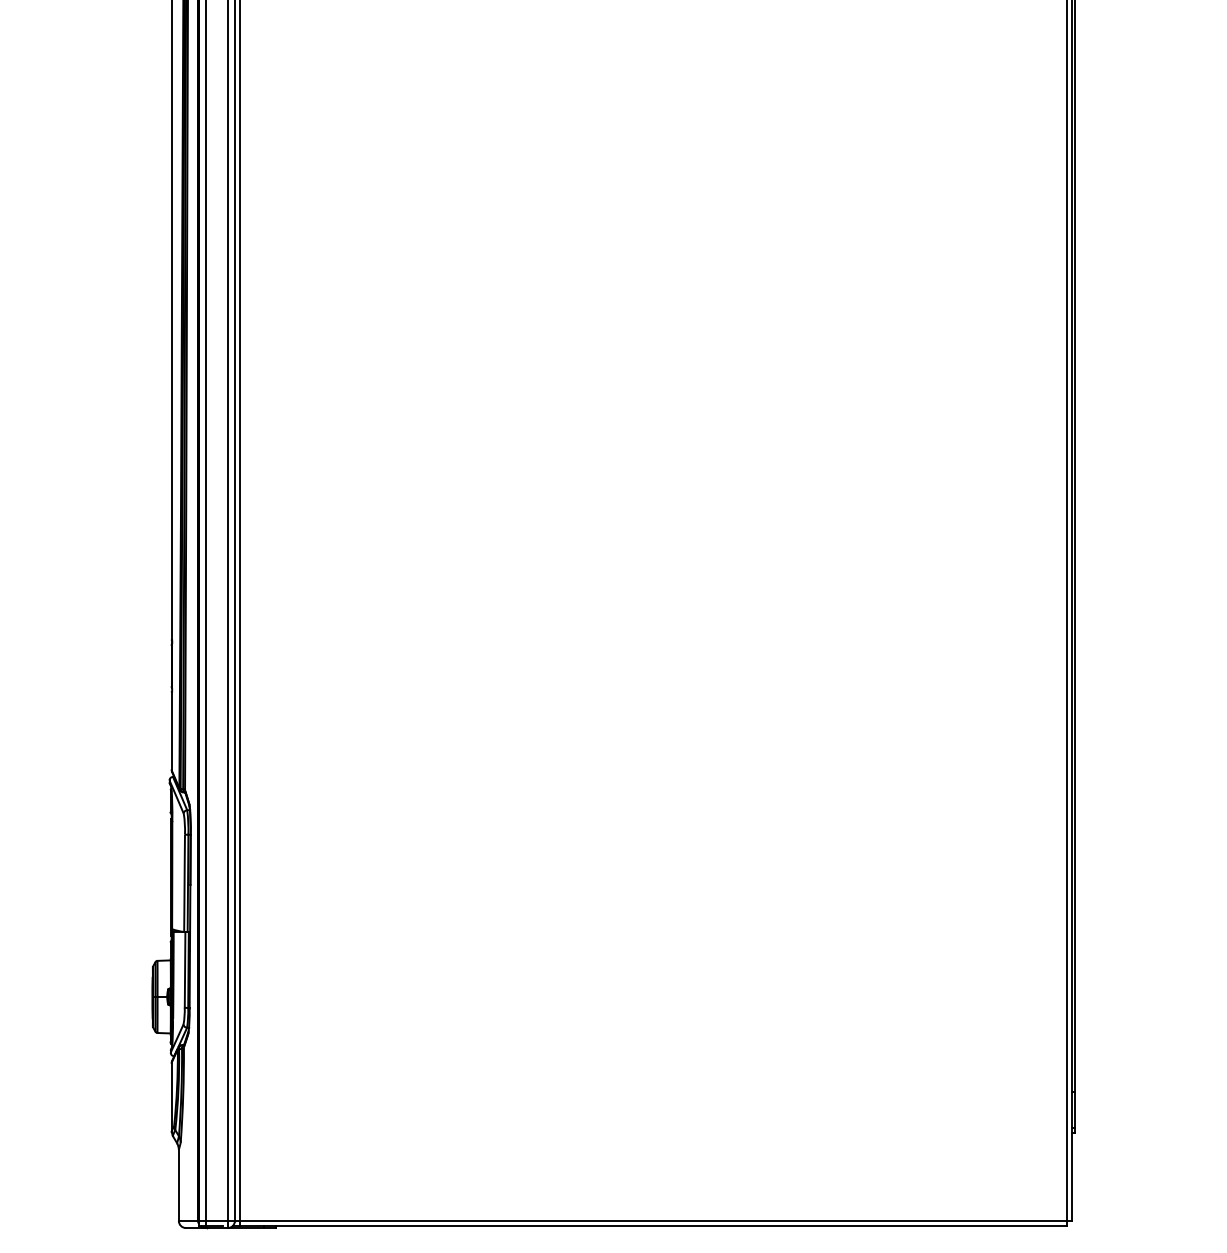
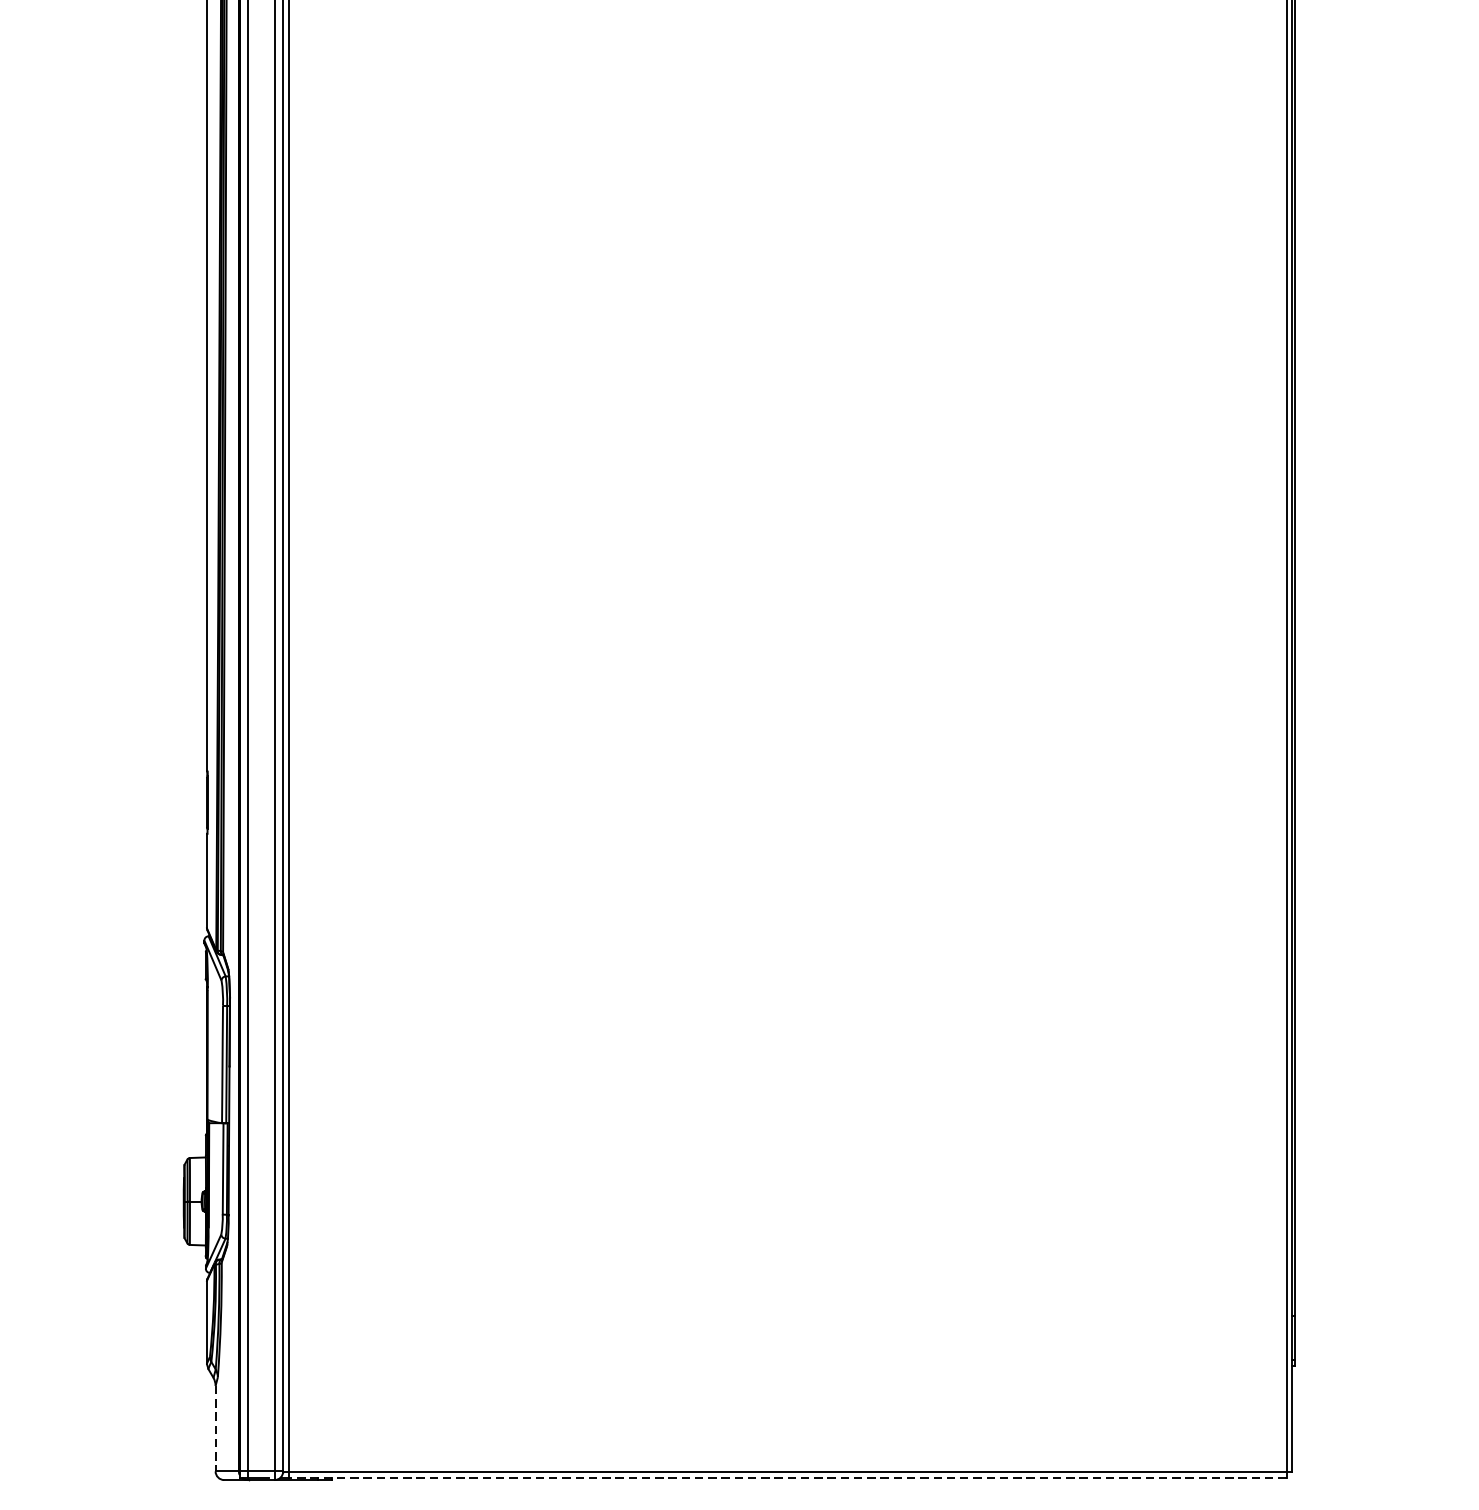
line: (178, 1185) -> (215, 1428), solid -> dashed
line: (653, 1226) -> (787, 1478), solid -> dashed

